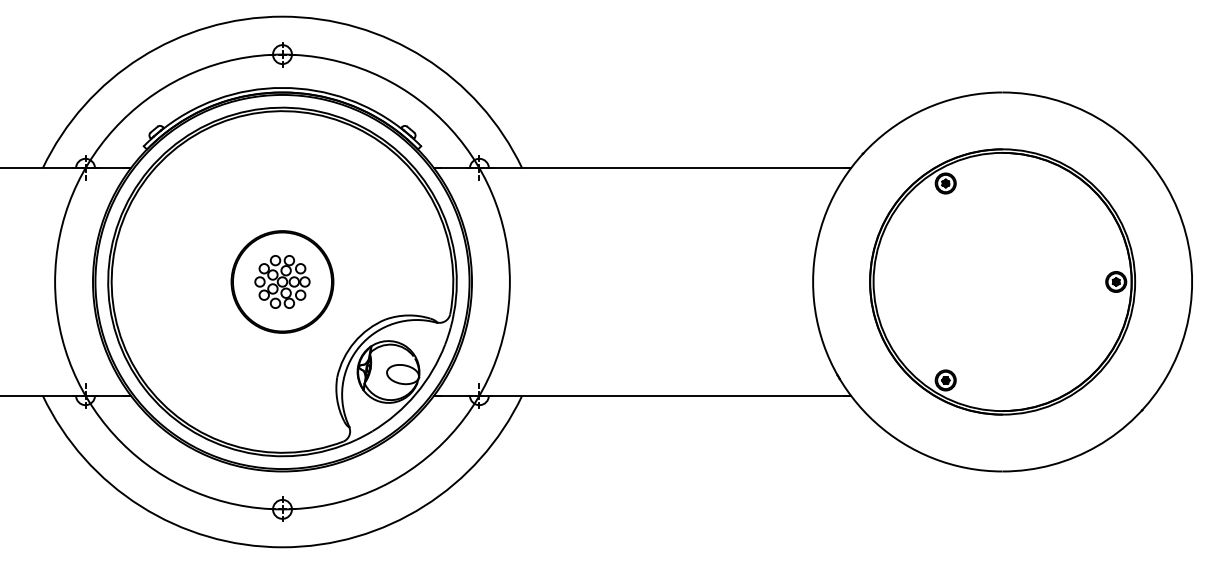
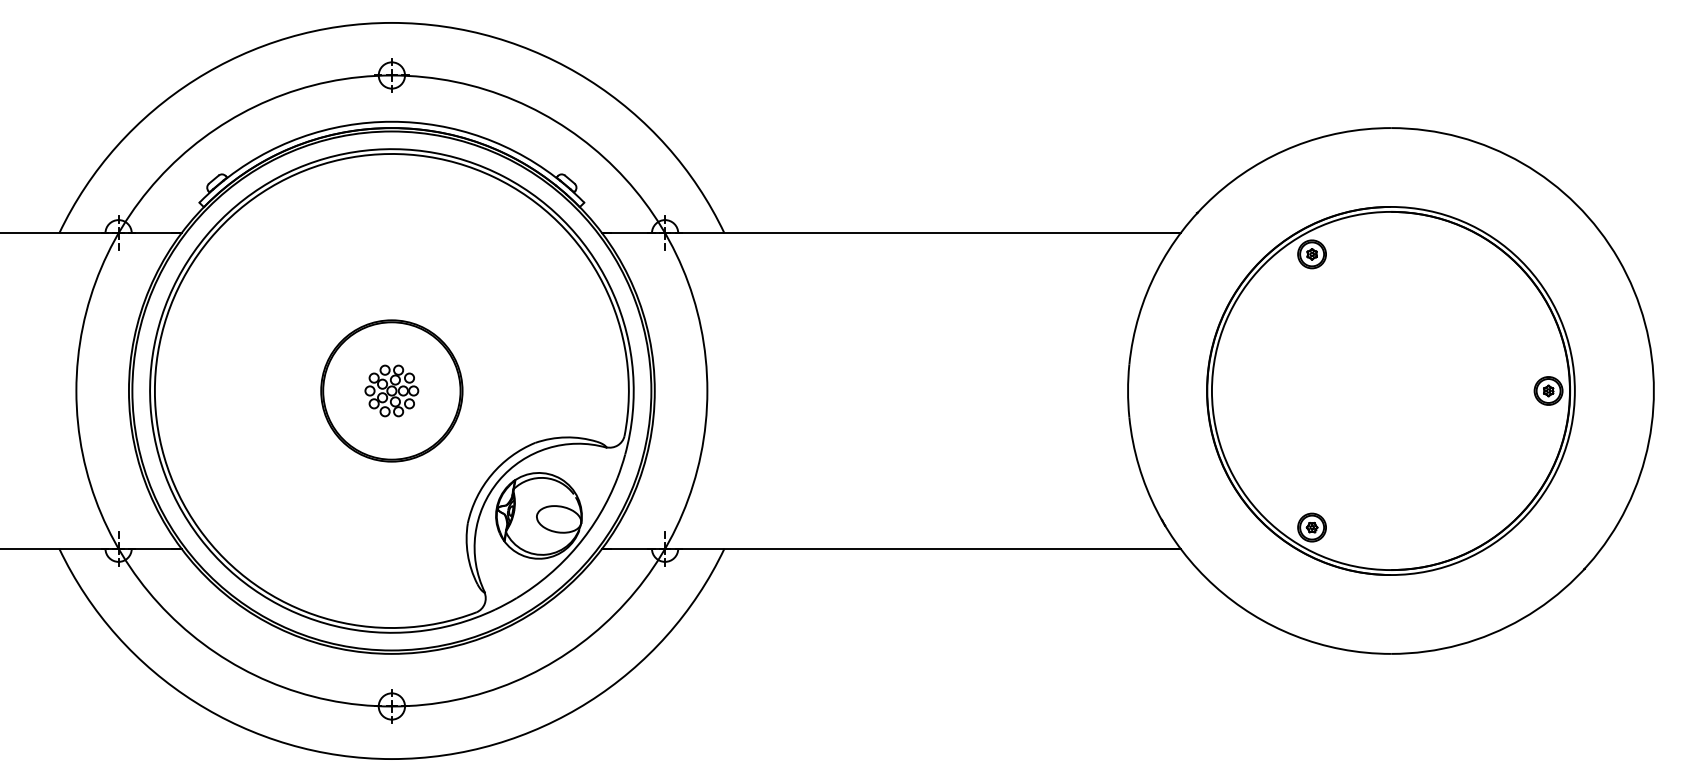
part: (282, 281) -> (391, 390), size x0.7

